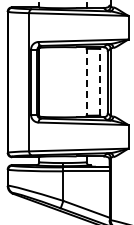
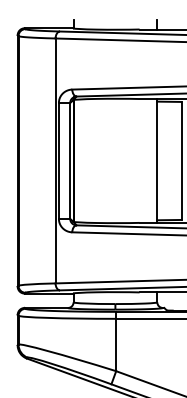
line: (100, 81) -> (181, 159), dashed -> solid
line: (86, 82) -> (157, 161), dashed -> solid

